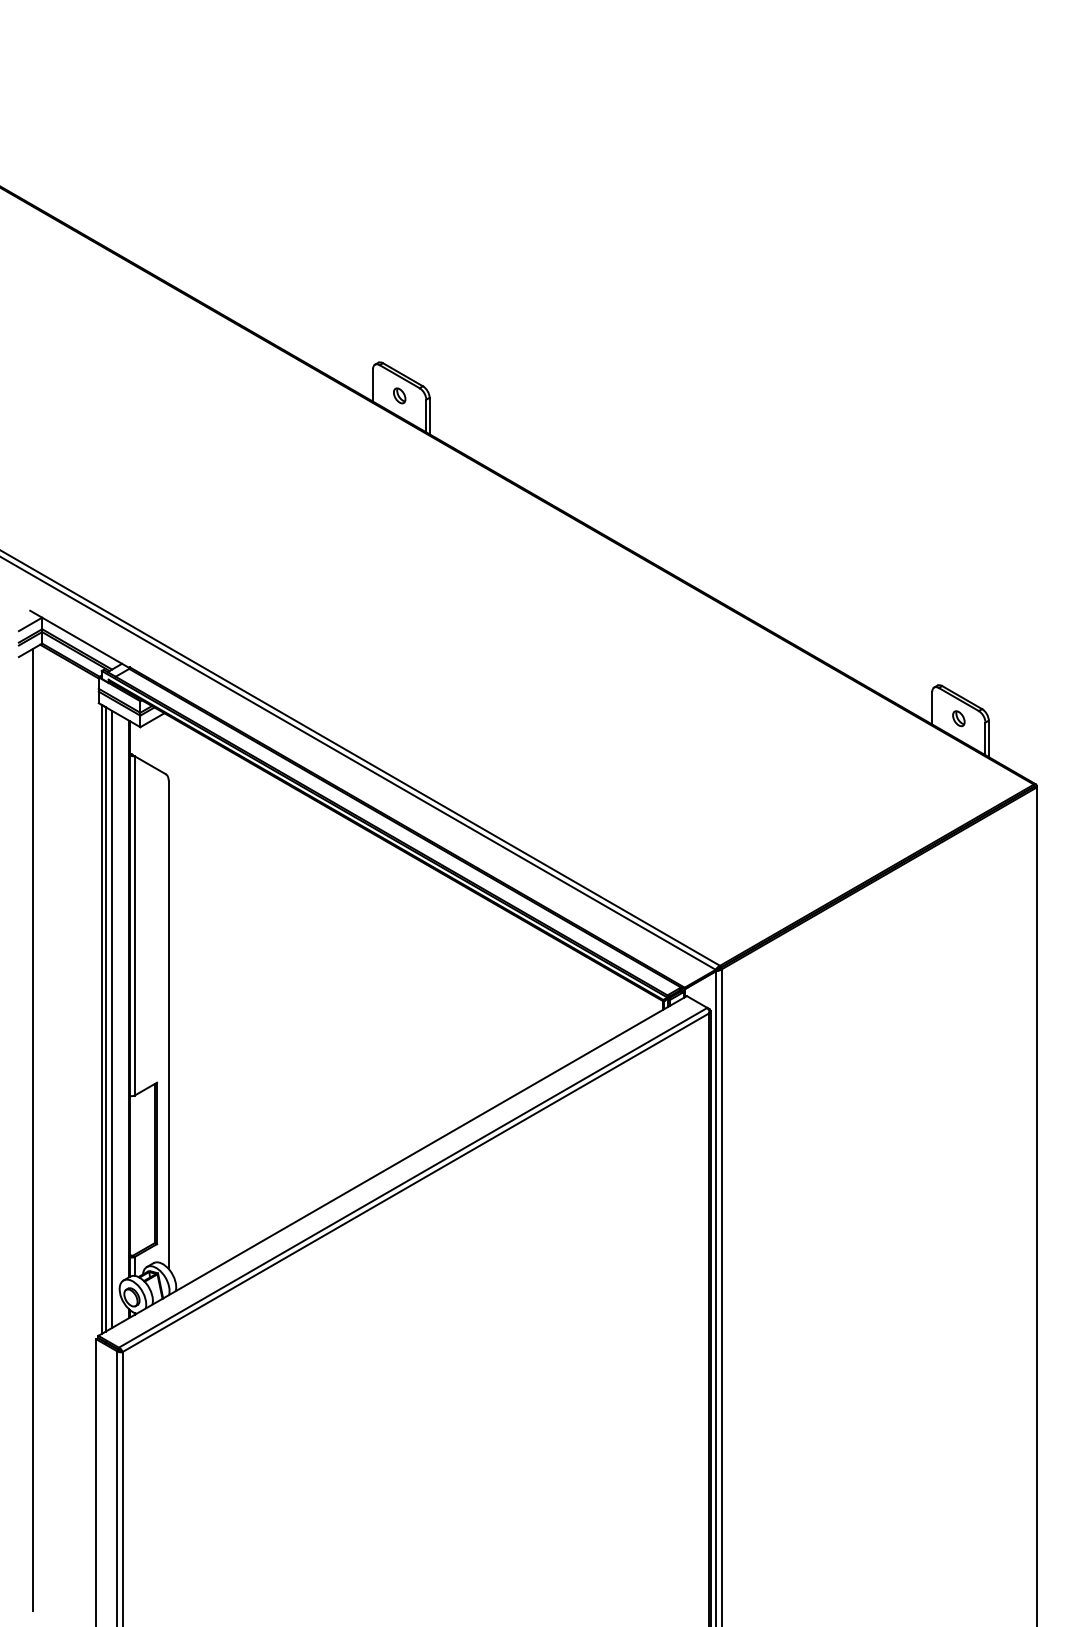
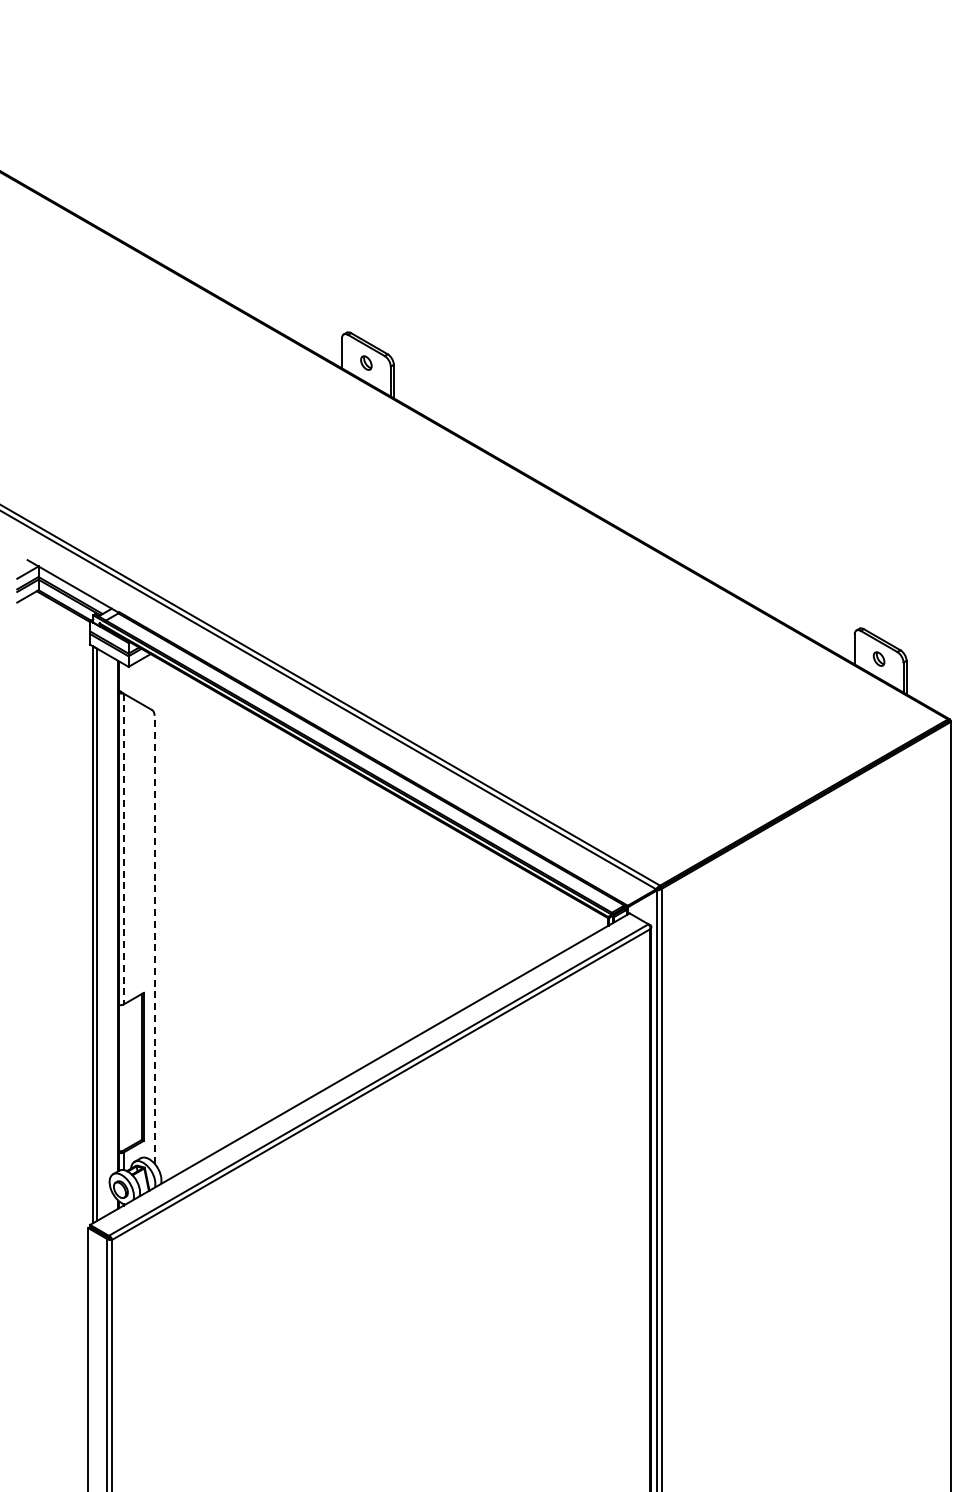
line: (134, 926) -> (123, 849), solid -> dashed
line: (111, 1019) -> (102, 934), removed
line: (168, 1024) -> (154, 939), solid -> dashed
line: (33, 1130) -> (30, 1036), removed

